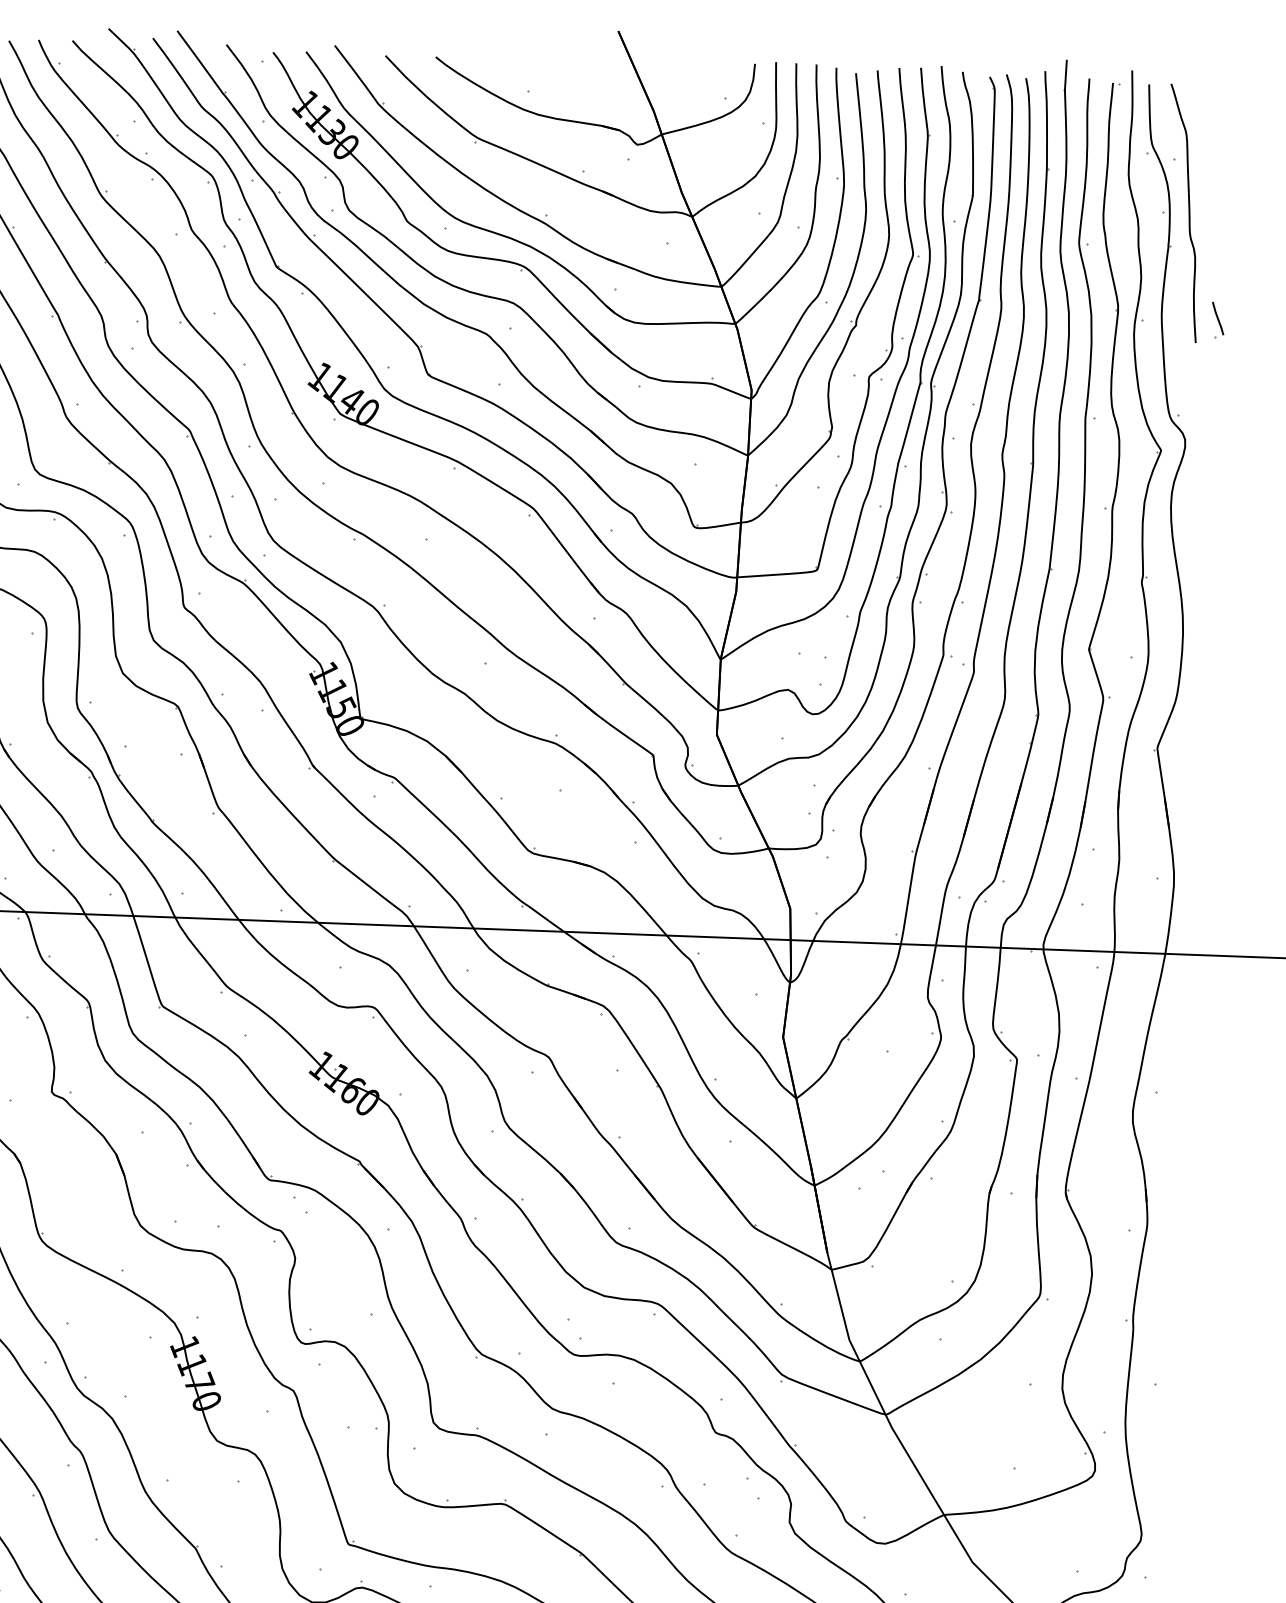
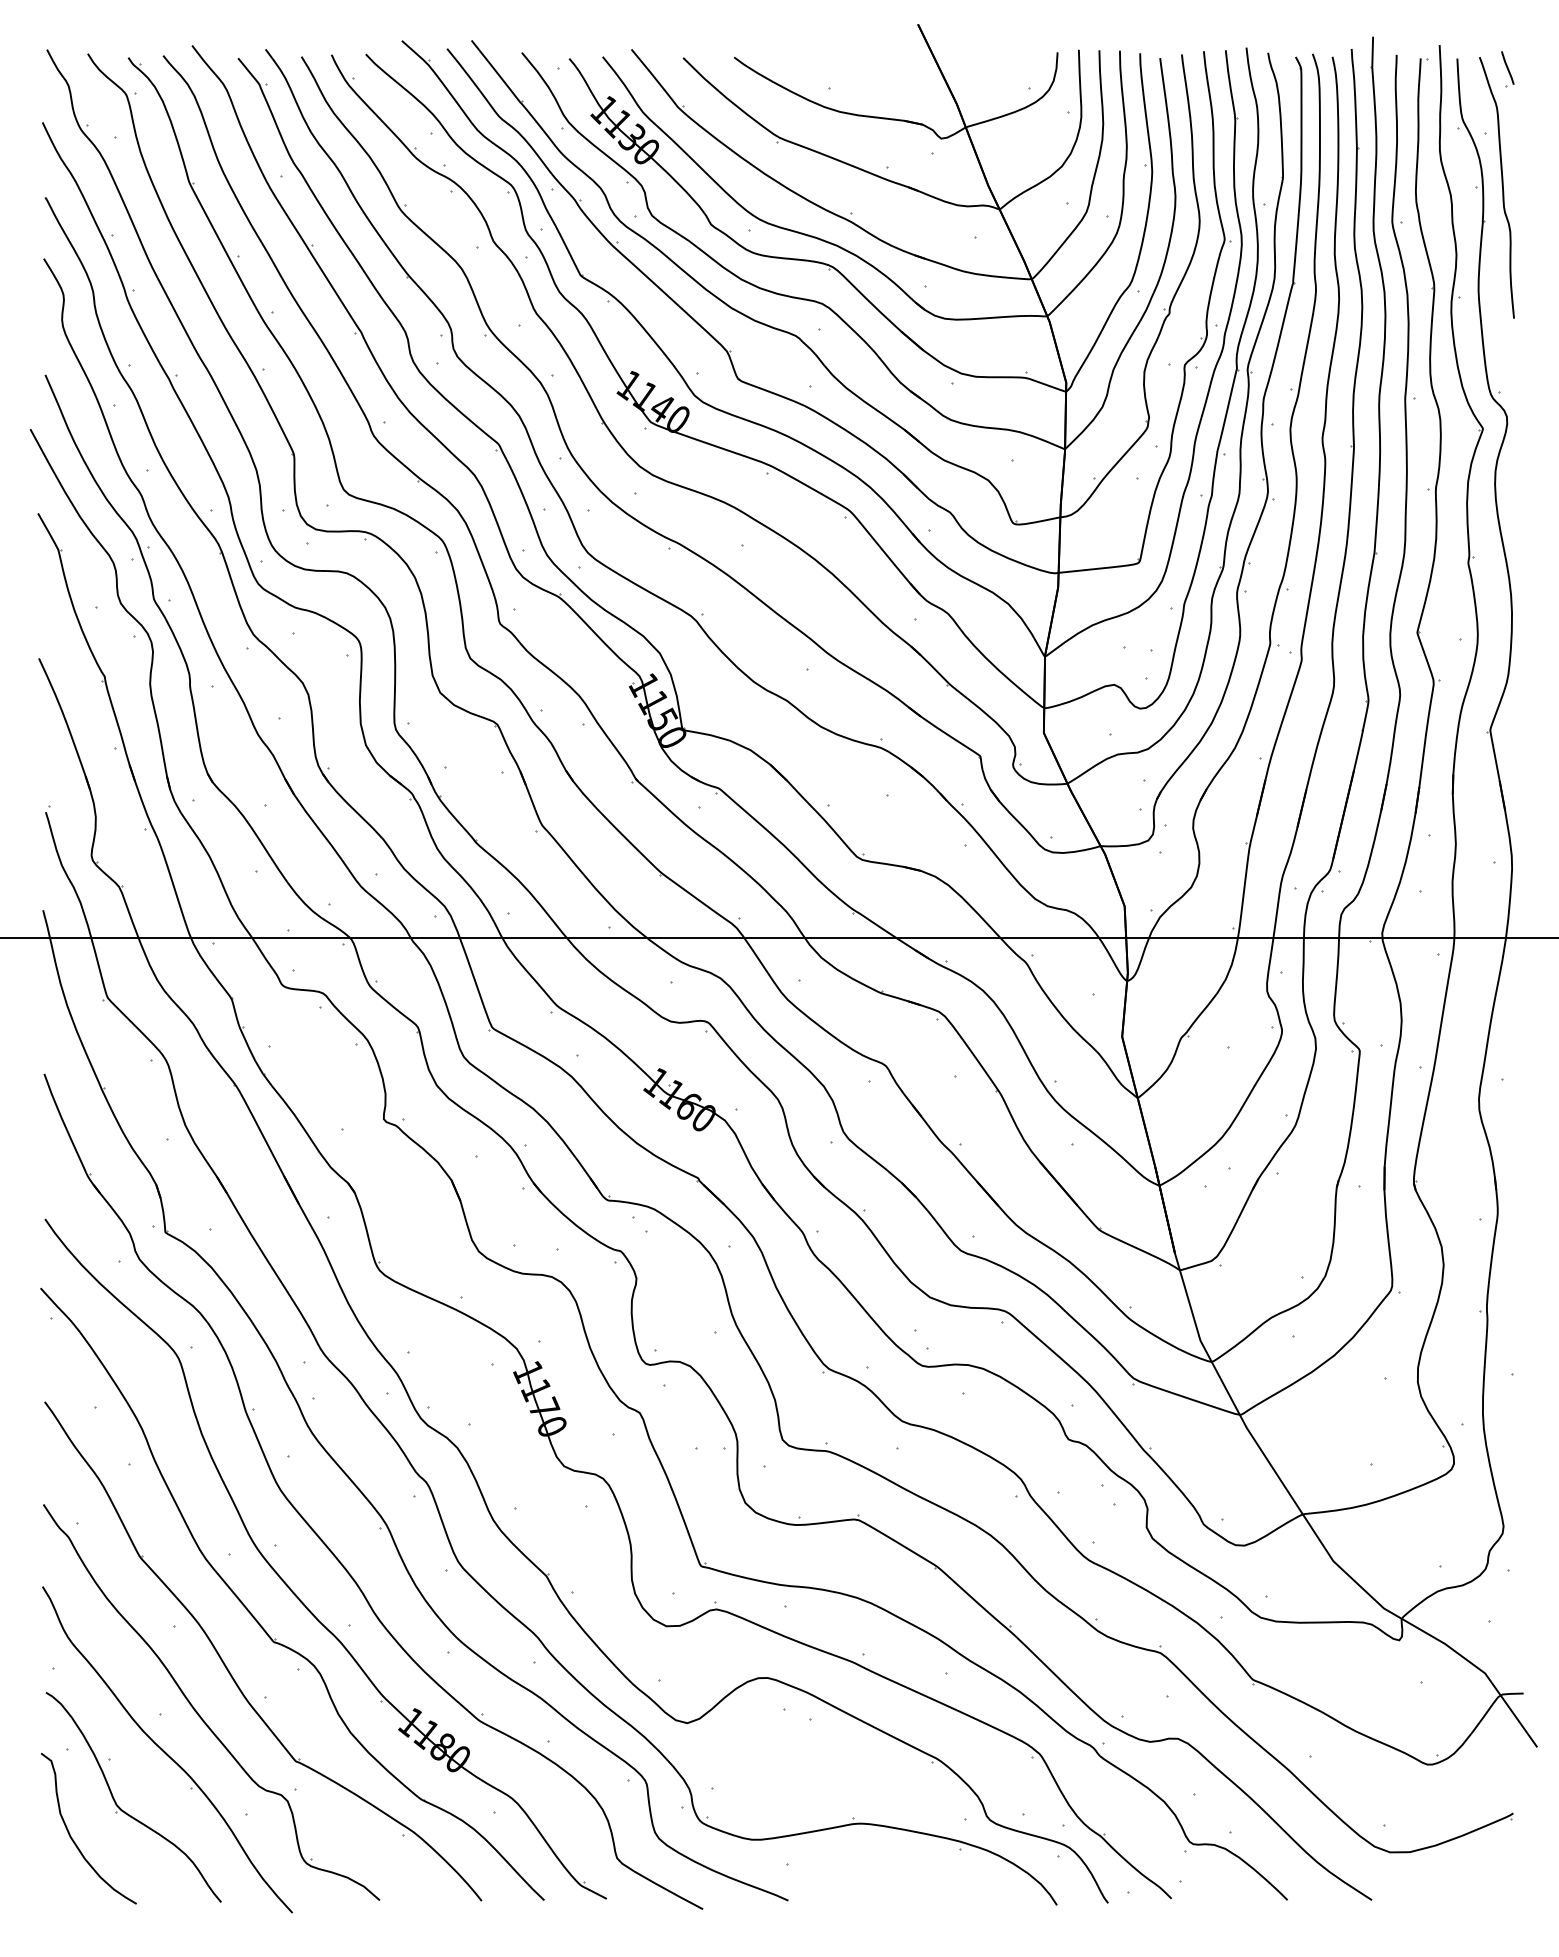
part: (1217, 319) -> (1507, 69), moved

